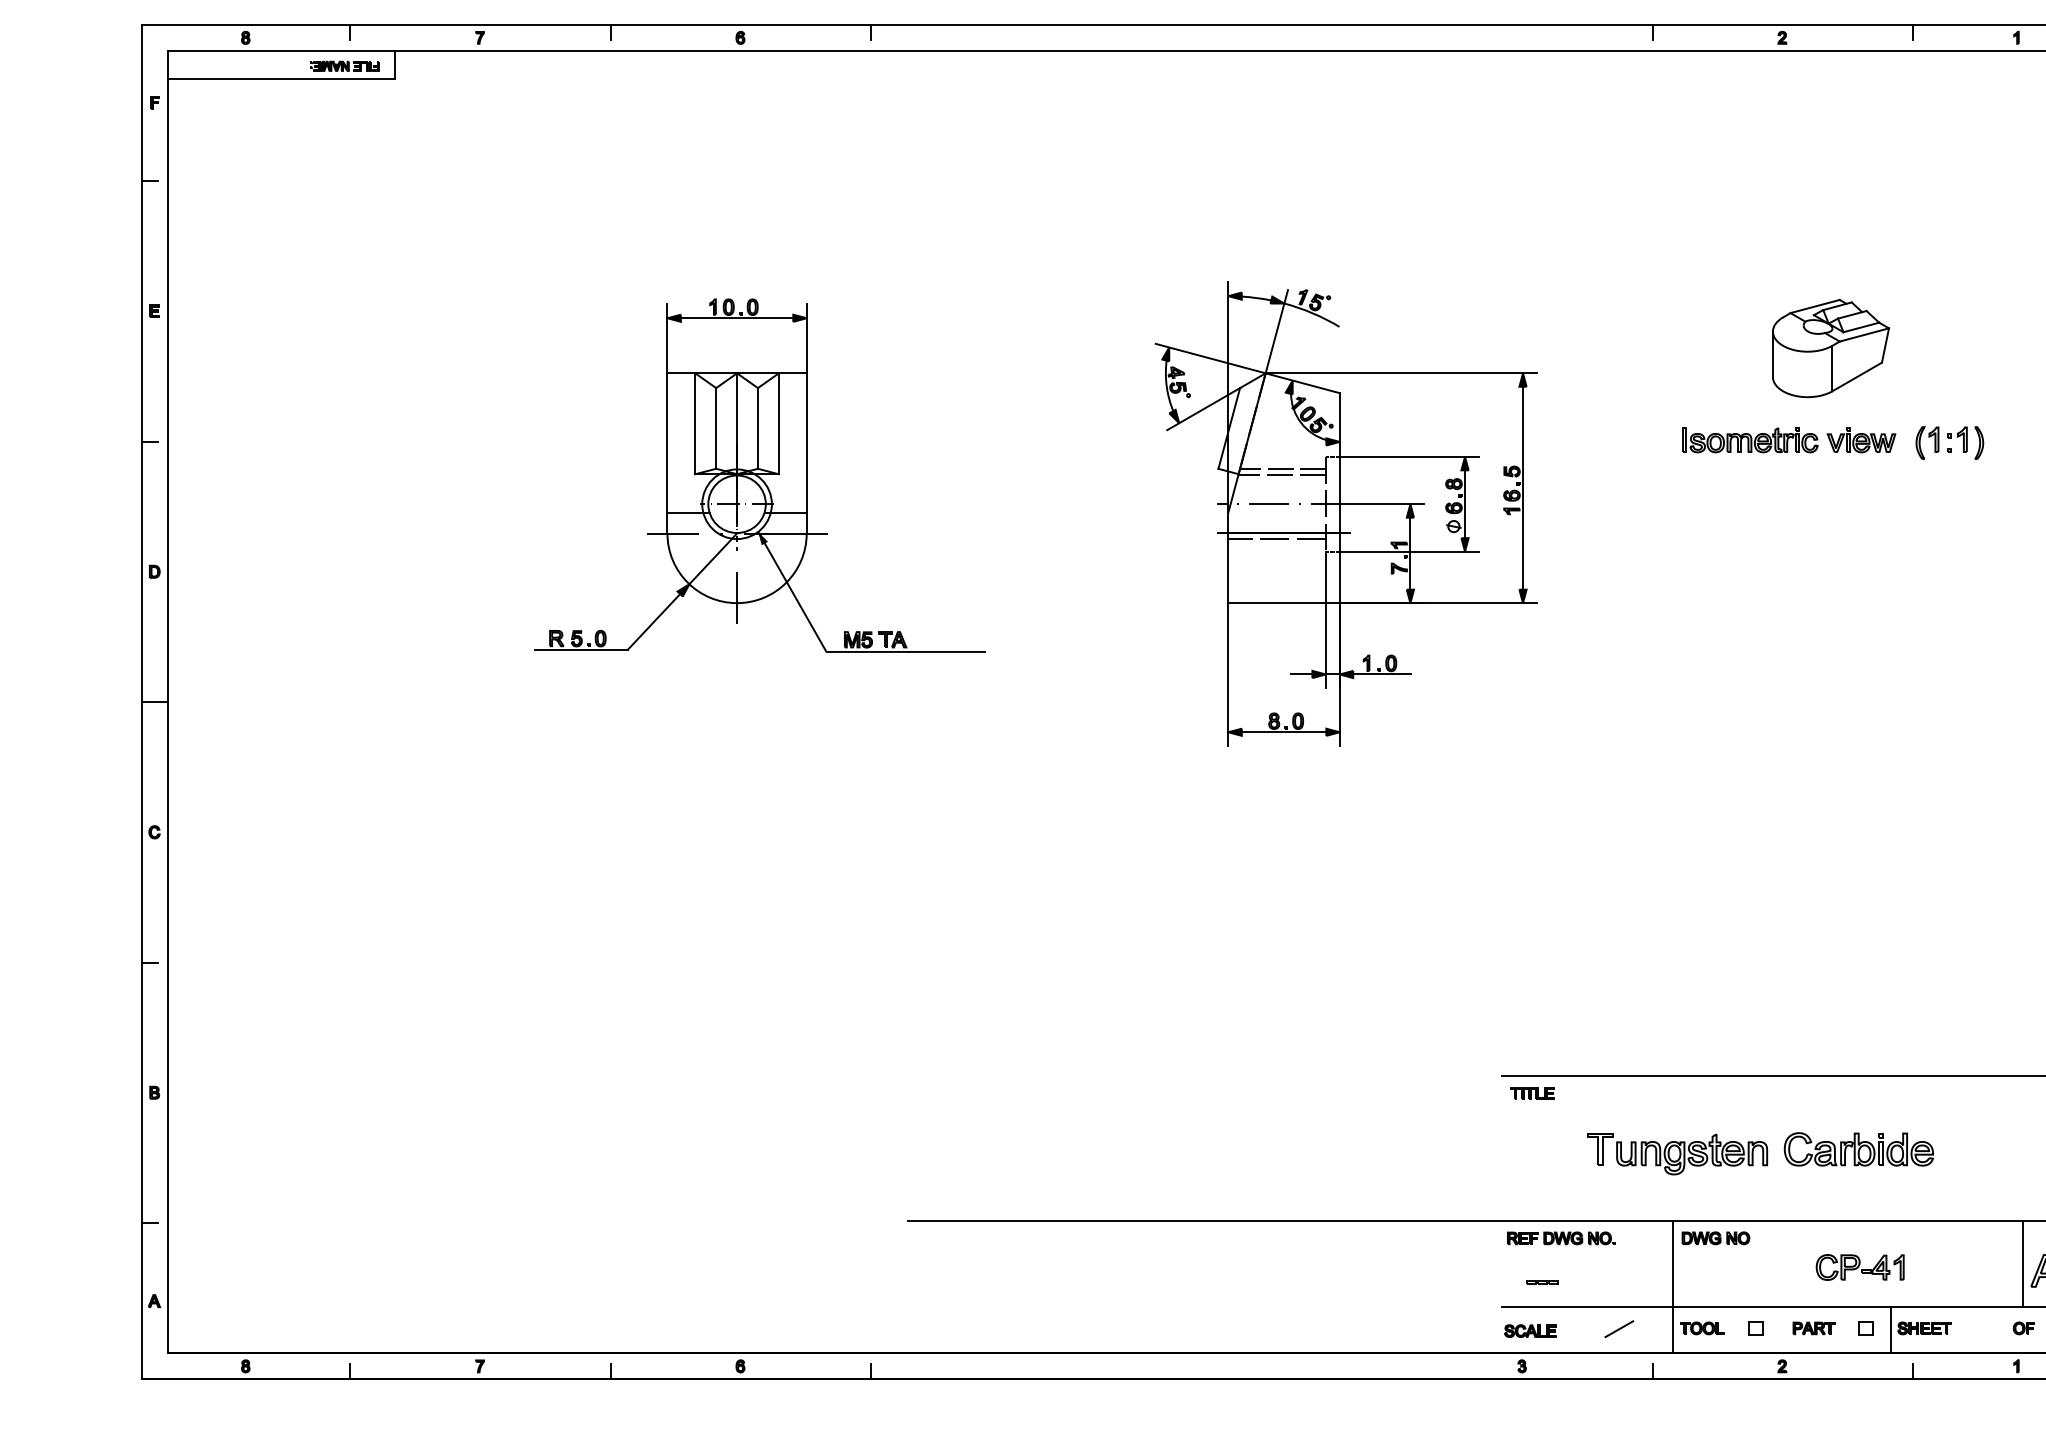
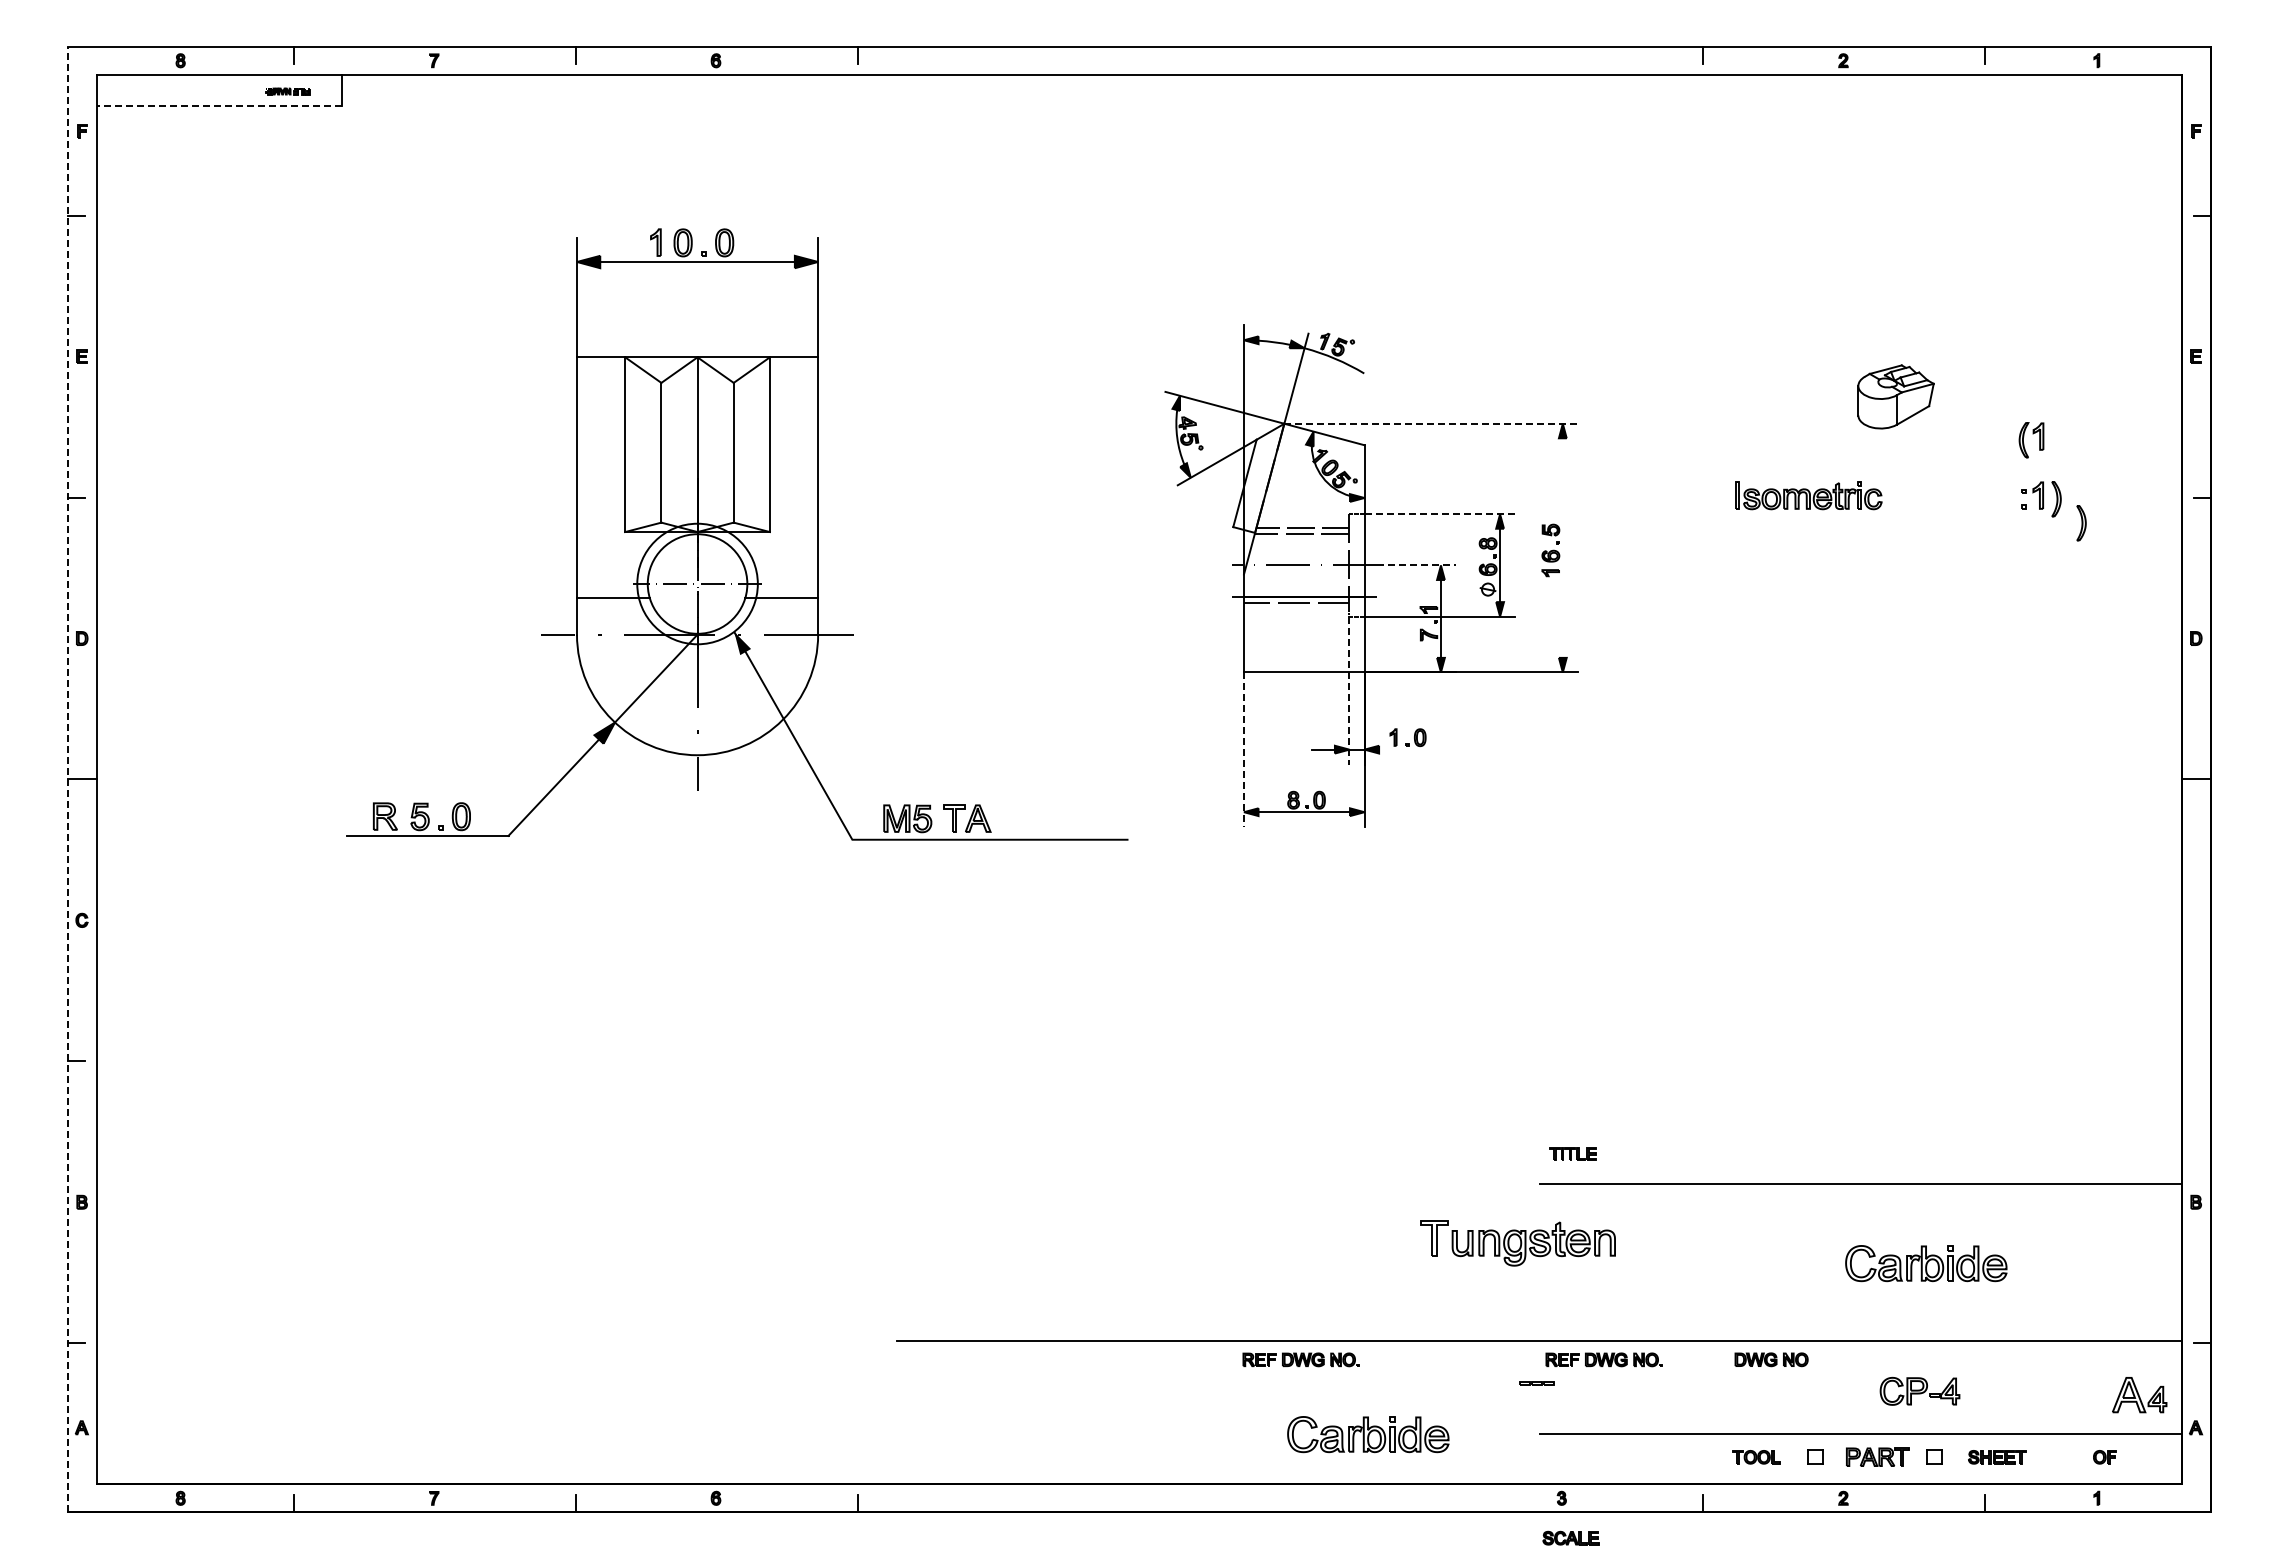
part: (344, 66) -> (287, 91), size x0.6
line: (281, 79) -> (219, 105), solid -> dashed
part: (1830, 348) -> (1895, 396), size x0.6
line: (1401, 373) -> (1431, 423), solid -> dashed
part: (1928, 437) -> (2032, 434), moved
part: (1860, 439) -> (1928, 495), removed
line: (1409, 457) -> (1440, 514), solid -> dashed
part: (2002, 465) -> (2081, 523), added
part: (759, 475) -> (736, 534), size x1.6
line: (1522, 487) -> (1562, 547), removed
line: (1387, 504) -> (1416, 565), solid -> dashed
line: (1325, 620) -> (1349, 691), solid -> dashed
line: (1382, 674) -> (1410, 749), removed
line: (1227, 675) -> (1243, 750), solid -> dashed
line: (142, 702) -> (68, 779), solid -> dashed
part: (1531, 1092) -> (1572, 1153), moved
part: (1677, 1153) -> (1517, 1243), moved
part: (1280, 1238) -> (1300, 1359), added
line: (2022, 1263) -> (2103, 1387), removed
part: (1898, 1267) -> (1969, 1391), removed
line: (1542, 1281) -> (1536, 1382), moved
line: (1673, 1287) -> (1725, 1412), removed
part: (1343, 1307) -> (1368, 1434), added
line: (1619, 1328) -> (1667, 1457), removed
part: (1813, 1328) -> (1877, 1457), size x1.4
part: (1530, 1330) -> (1570, 1537), moved
line: (1891, 1330) -> (1961, 1459), removed

